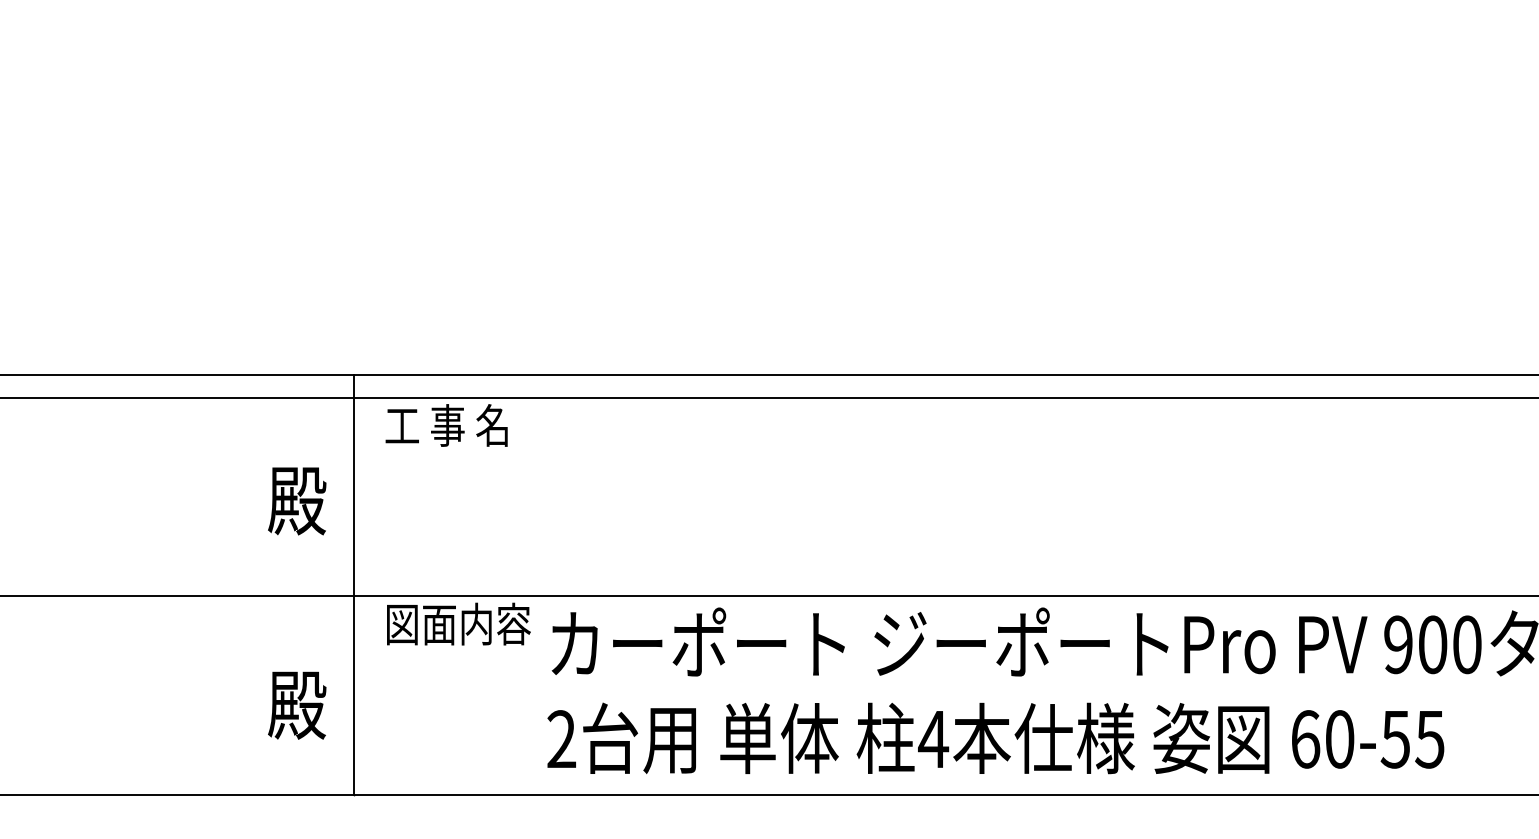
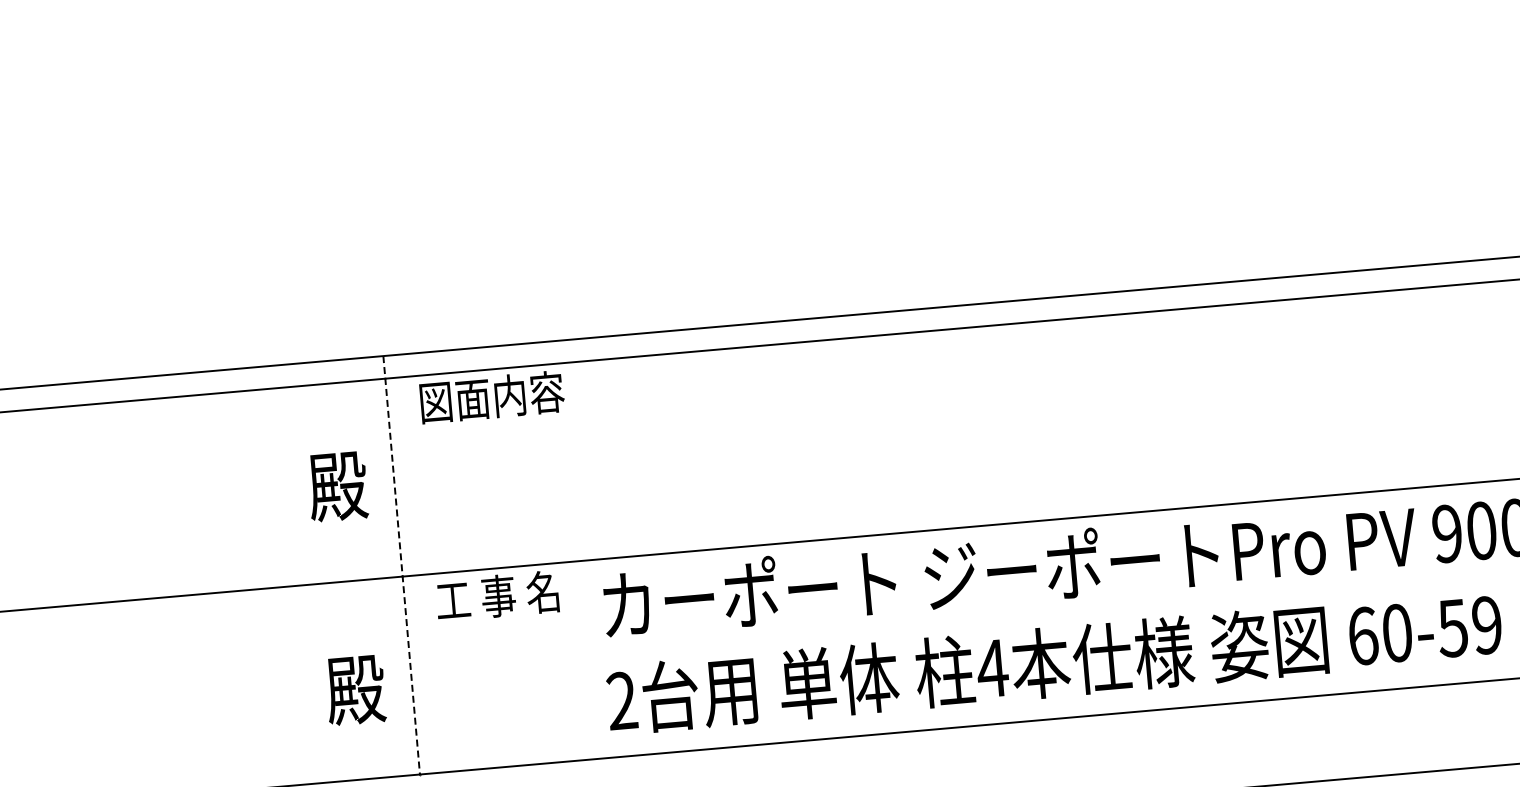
text: (457, 425) -> (490, 397), 工 事 名 -> 図面内容
line: (353, 585) -> (401, 565), solid -> dashed
text: (457, 623) -> (508, 594), 図面内容 -> 工 事 名
text: (1429, 739) -> (1486, 625), 60-55 -> 60-59

